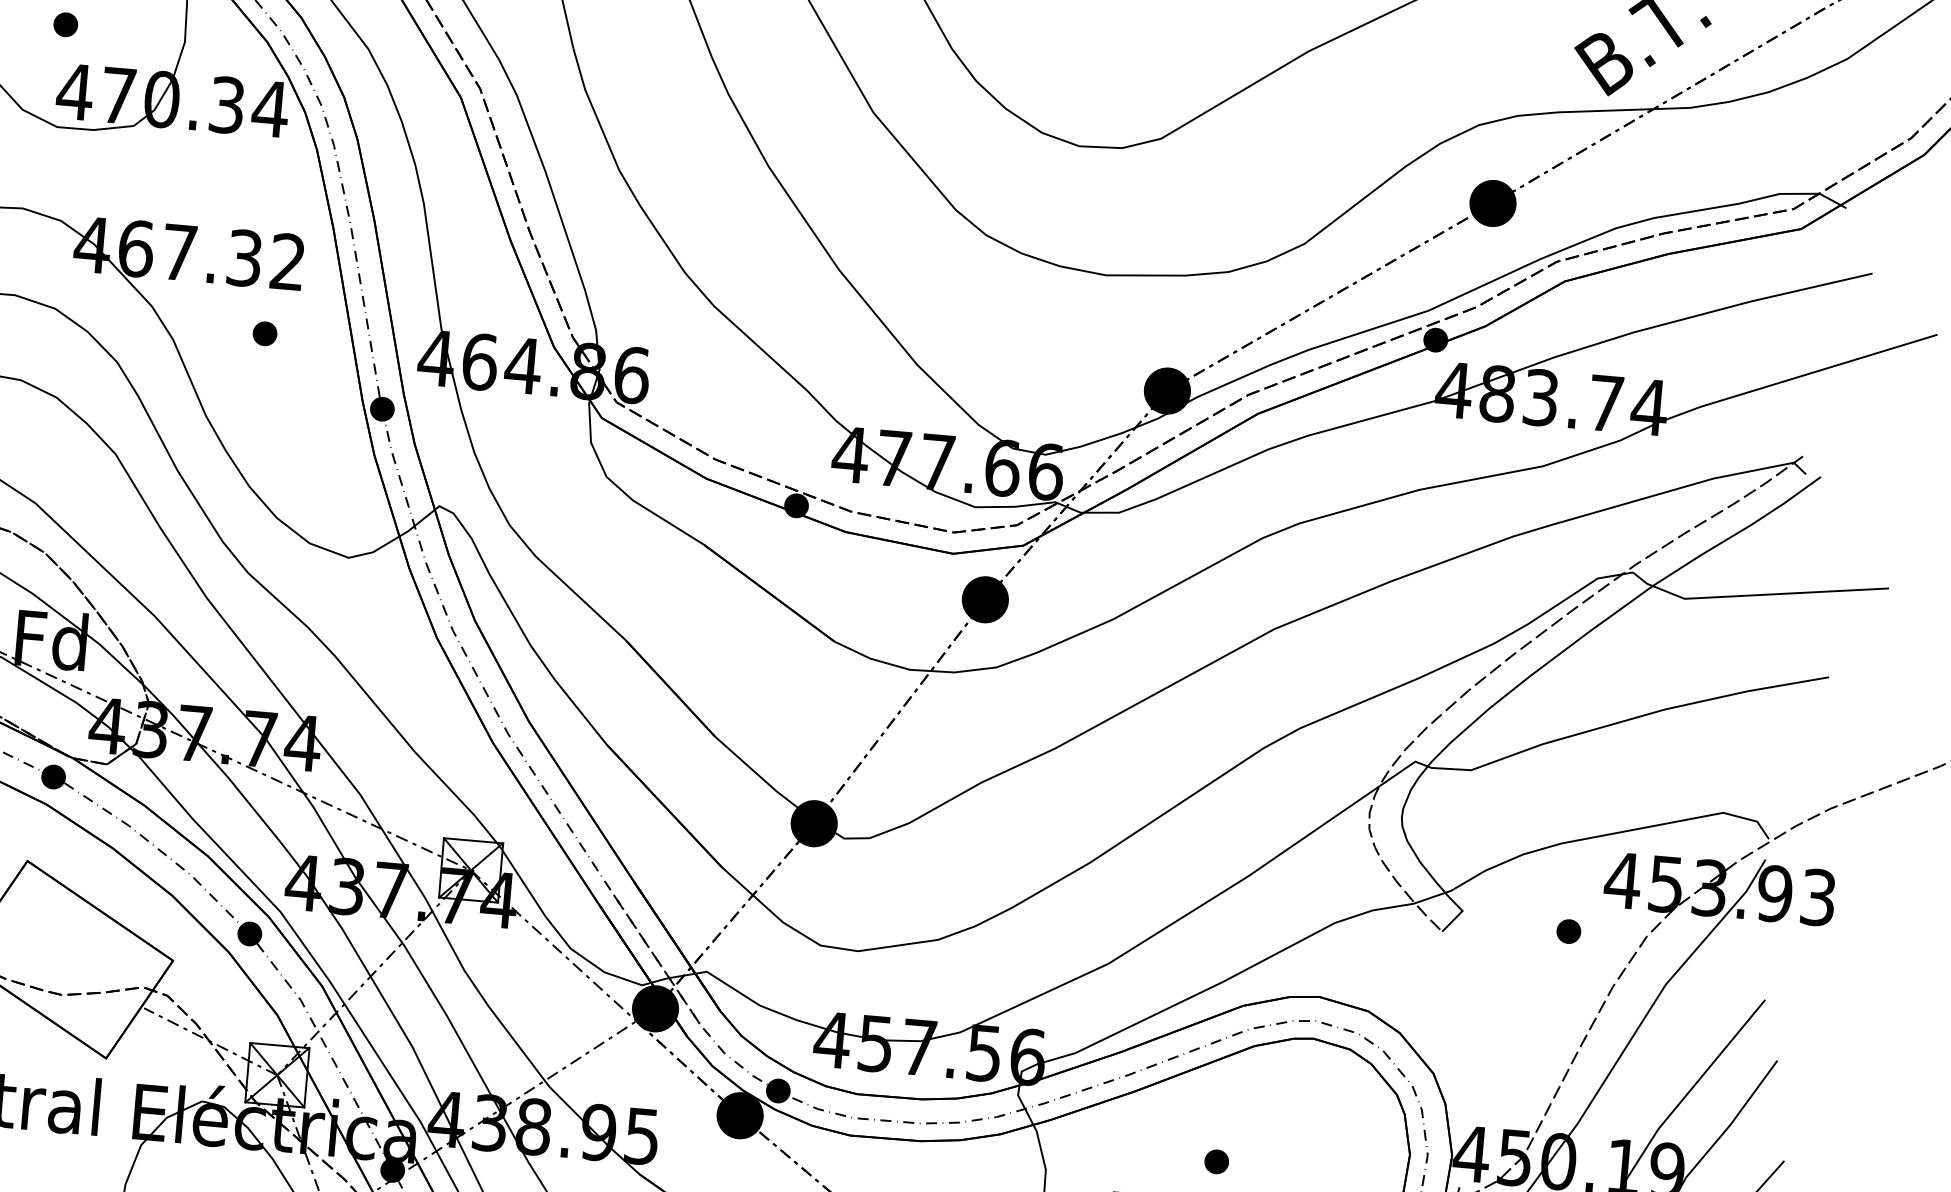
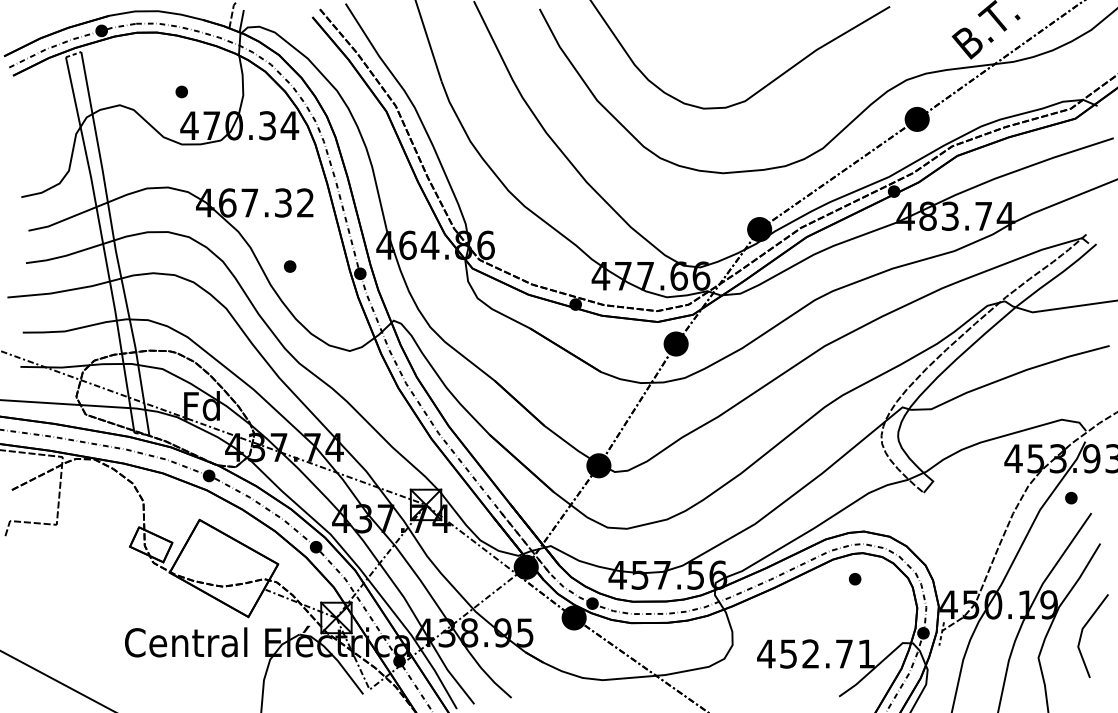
part: (265, 333) -> (290, 266), moved
part: (1569, 932) -> (1071, 498), moved
part: (1217, 1162) -> (855, 579), moved

